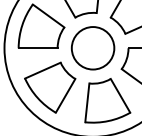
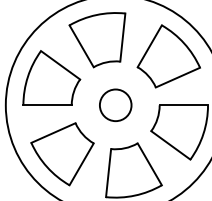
circle: (92, 47) -> (115, 104), size x0.6

